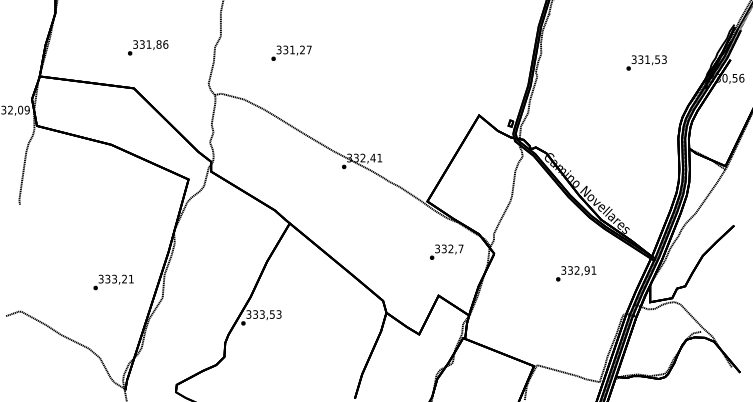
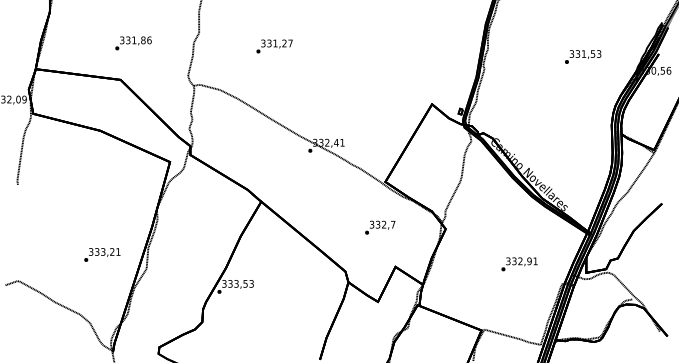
text: (291, 52) -> (274, 45), moved
text: (446, 251) -> (380, 227), moved
text: (576, 273) -> (519, 264), moved

